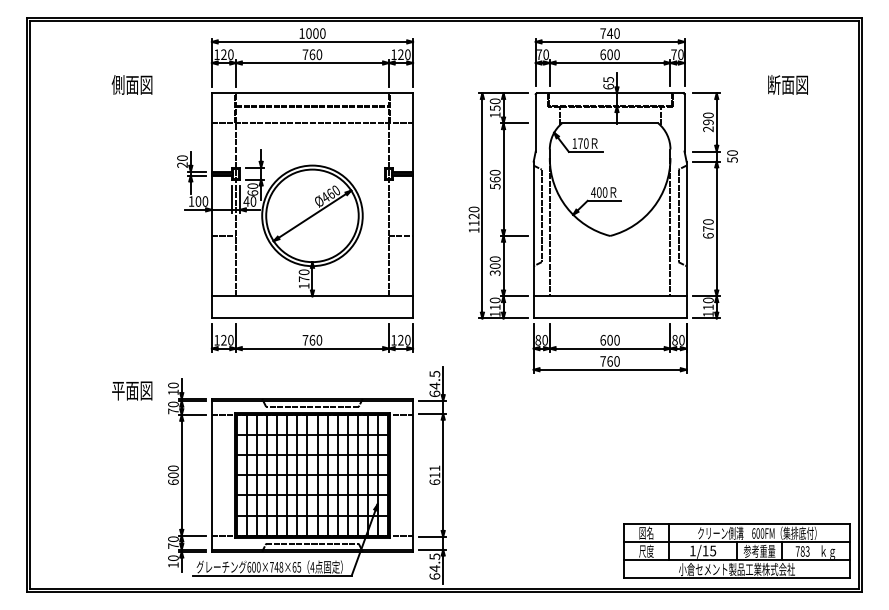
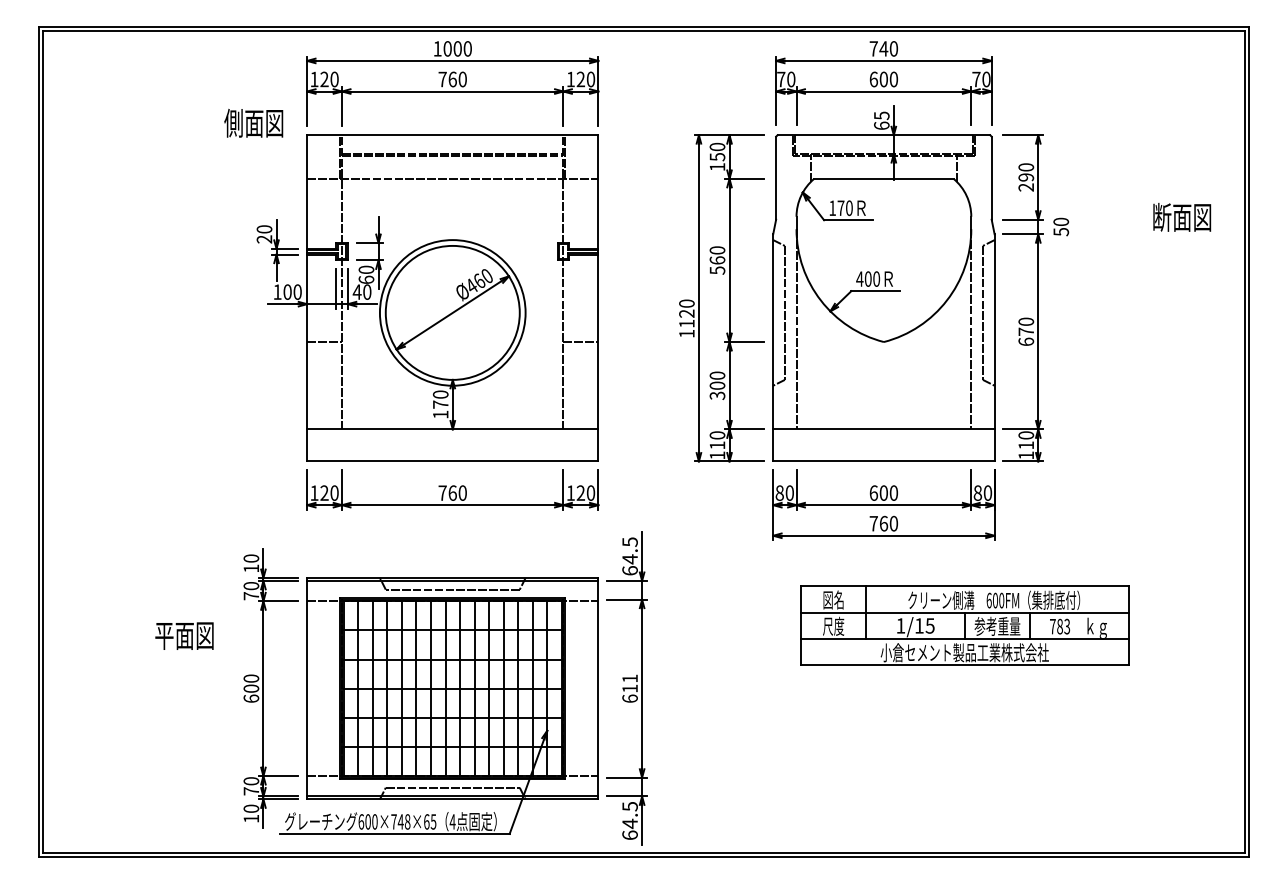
text: (131, 84) -> (252, 122), moved
text: (787, 84) -> (1181, 216), moved
text: (132, 390) -> (184, 635), moved
part: (736, 550) -> (964, 625), moved

